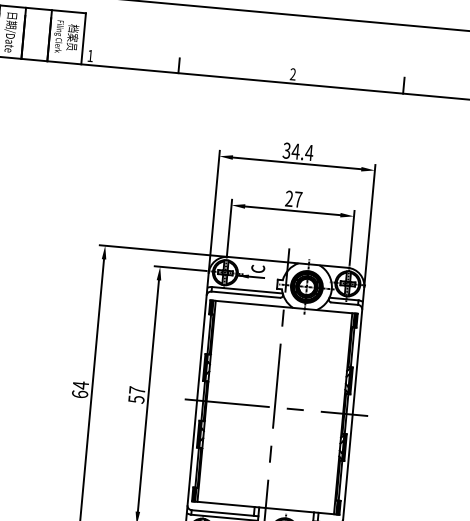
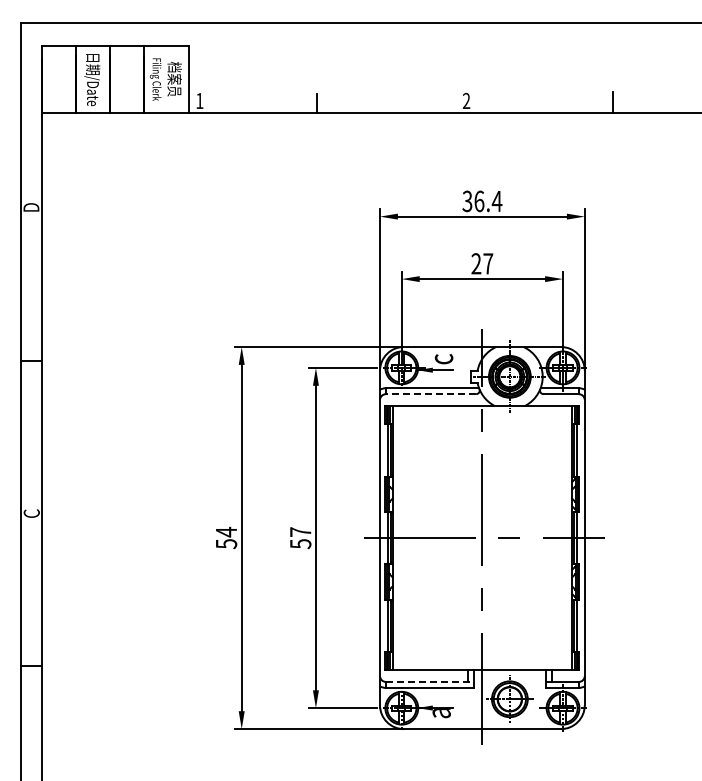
text: (295, 151) -> (479, 201), 34.4 -> 36.4
line: (245, 294) -> (430, 394), solid -> dashed
text: (80, 394) -> (226, 544), 64 -> 54
line: (224, 512) -> (429, 681), solid -> dashed

